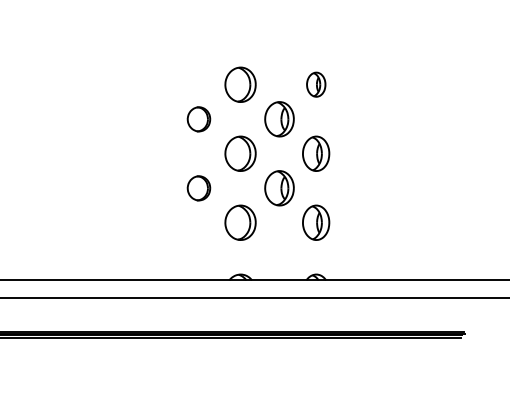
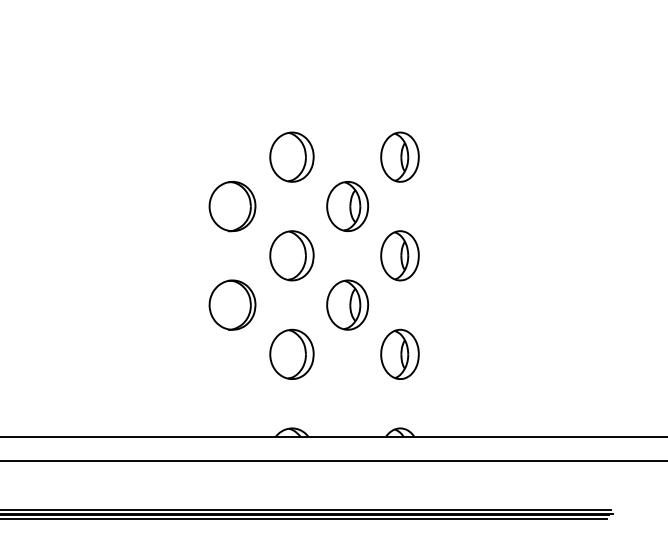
part: (316, 84) -> (400, 156), size x1.43
part: (198, 119) -> (231, 206), size x1.43
part: (198, 188) -> (231, 305), size x1.43

